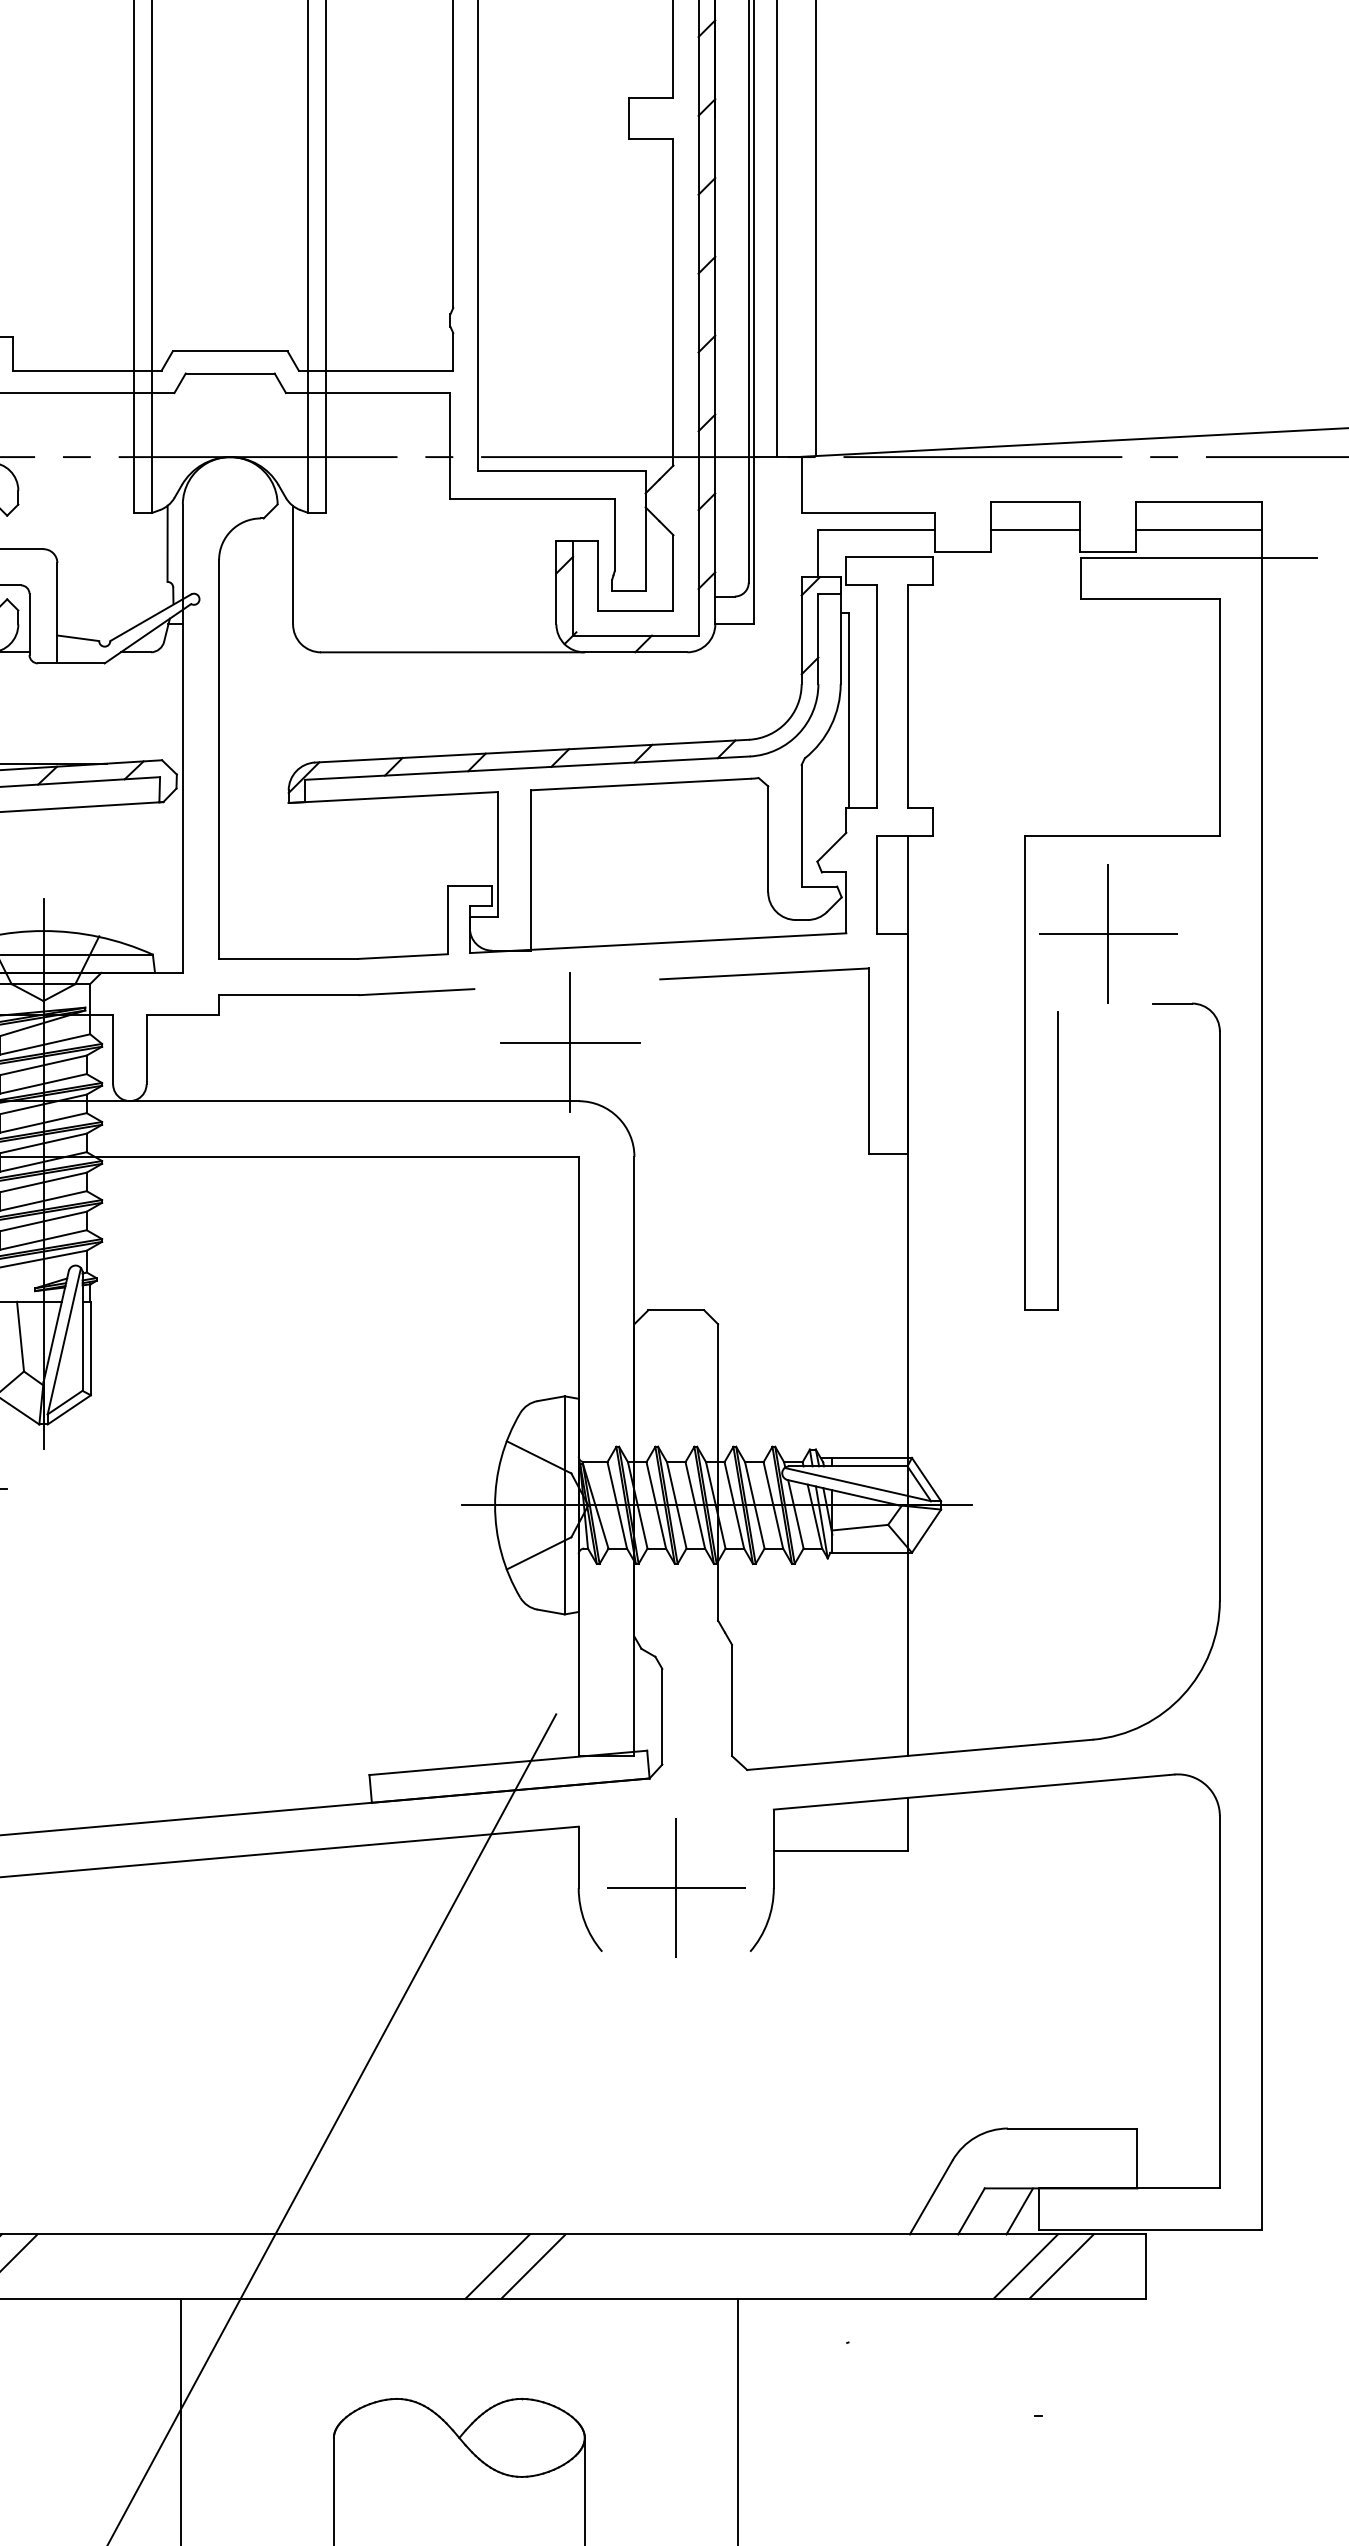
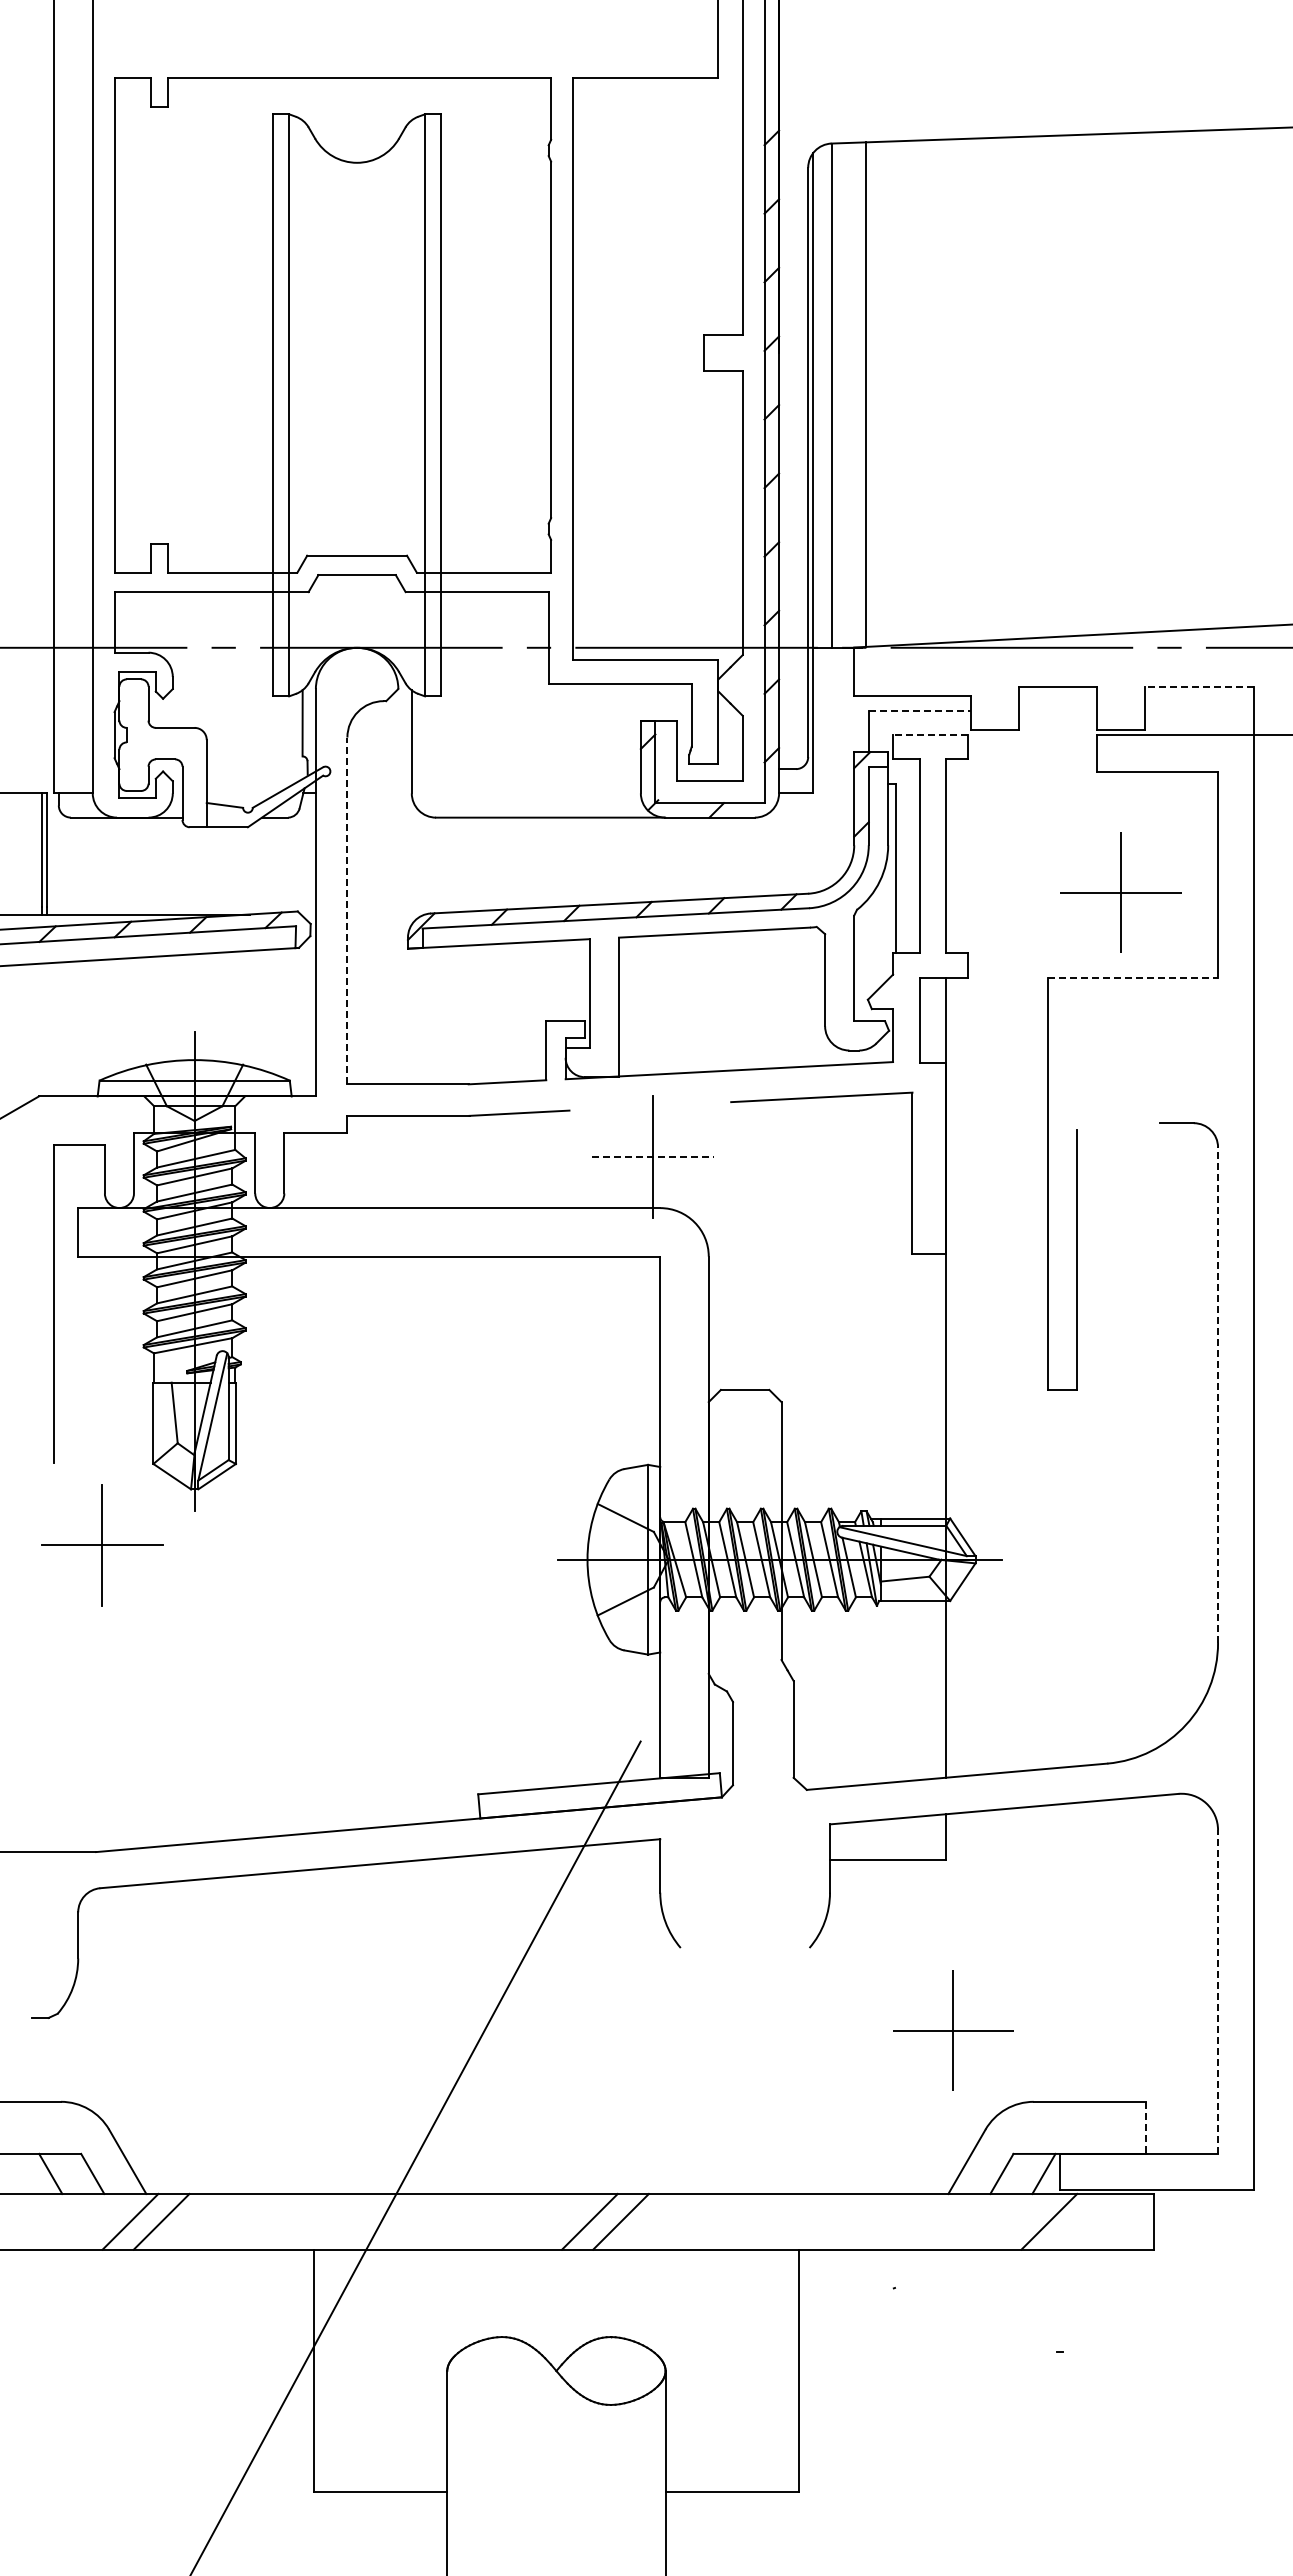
line: (1198, 501) -> (1199, 686), solid -> dashed
line: (876, 529) -> (919, 710), solid -> dashed
line: (1035, 529) -> (1057, 710), removed
line: (1198, 529) -> (1199, 710), removed
line: (889, 557) -> (930, 735), solid -> dashed
line: (219, 759) -> (347, 910), solid -> dashed
line: (1122, 836) -> (1133, 977), solid -> dashed
part: (1107, 933) -> (1120, 892), moved
line: (569, 1043) -> (652, 1157), solid -> dashed
line: (1220, 1316) -> (1218, 1395), solid -> dashed
part: (676, 1887) -> (953, 2030), moved
line: (1220, 2002) -> (1218, 1992), solid -> dashed
line: (1137, 2159) -> (1146, 2128), solid -> dashed
line: (1061, 2266) -> (1080, 2221), removed

